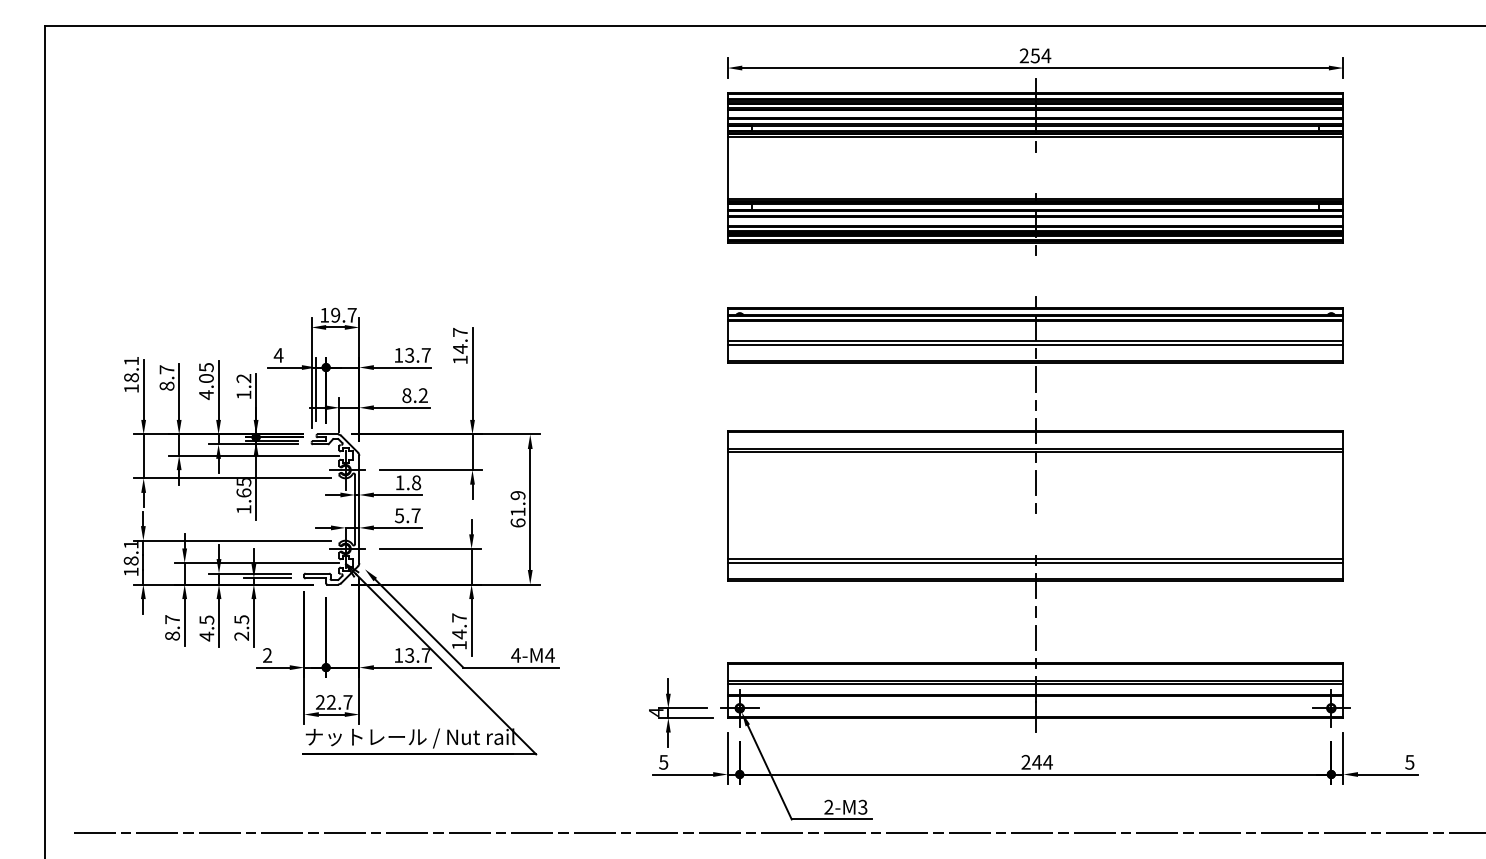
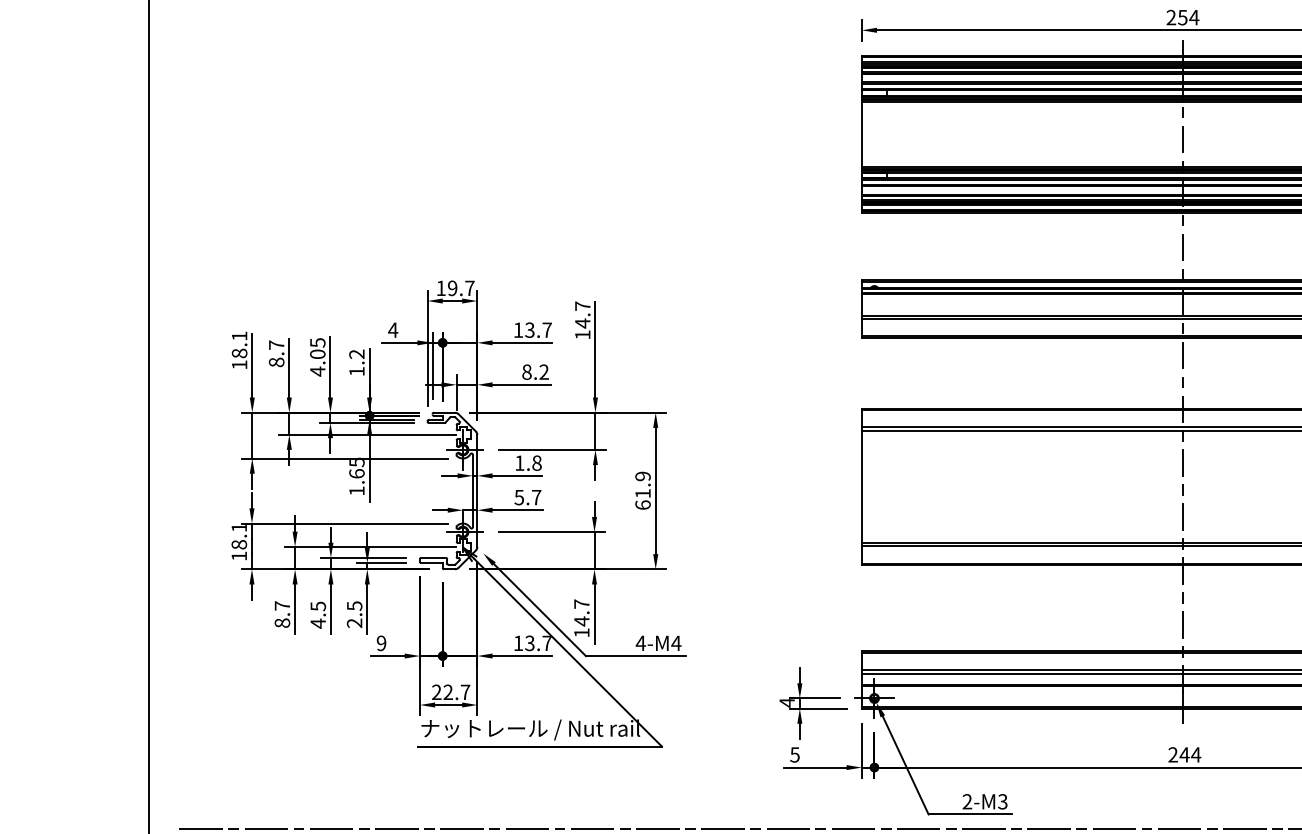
line: (1035, 172) -> (1183, 139), added
line: (1035, 275) -> (1183, 246), added
line: (1035, 534) -> (1183, 517), added
text: (267, 655) -> (381, 643), 2 -> 9

